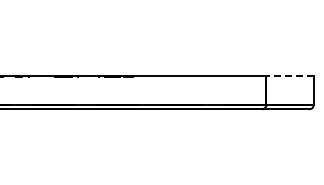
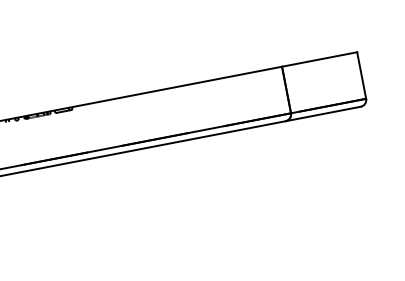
line: (290, 75) -> (320, 58), dashed -> solid

